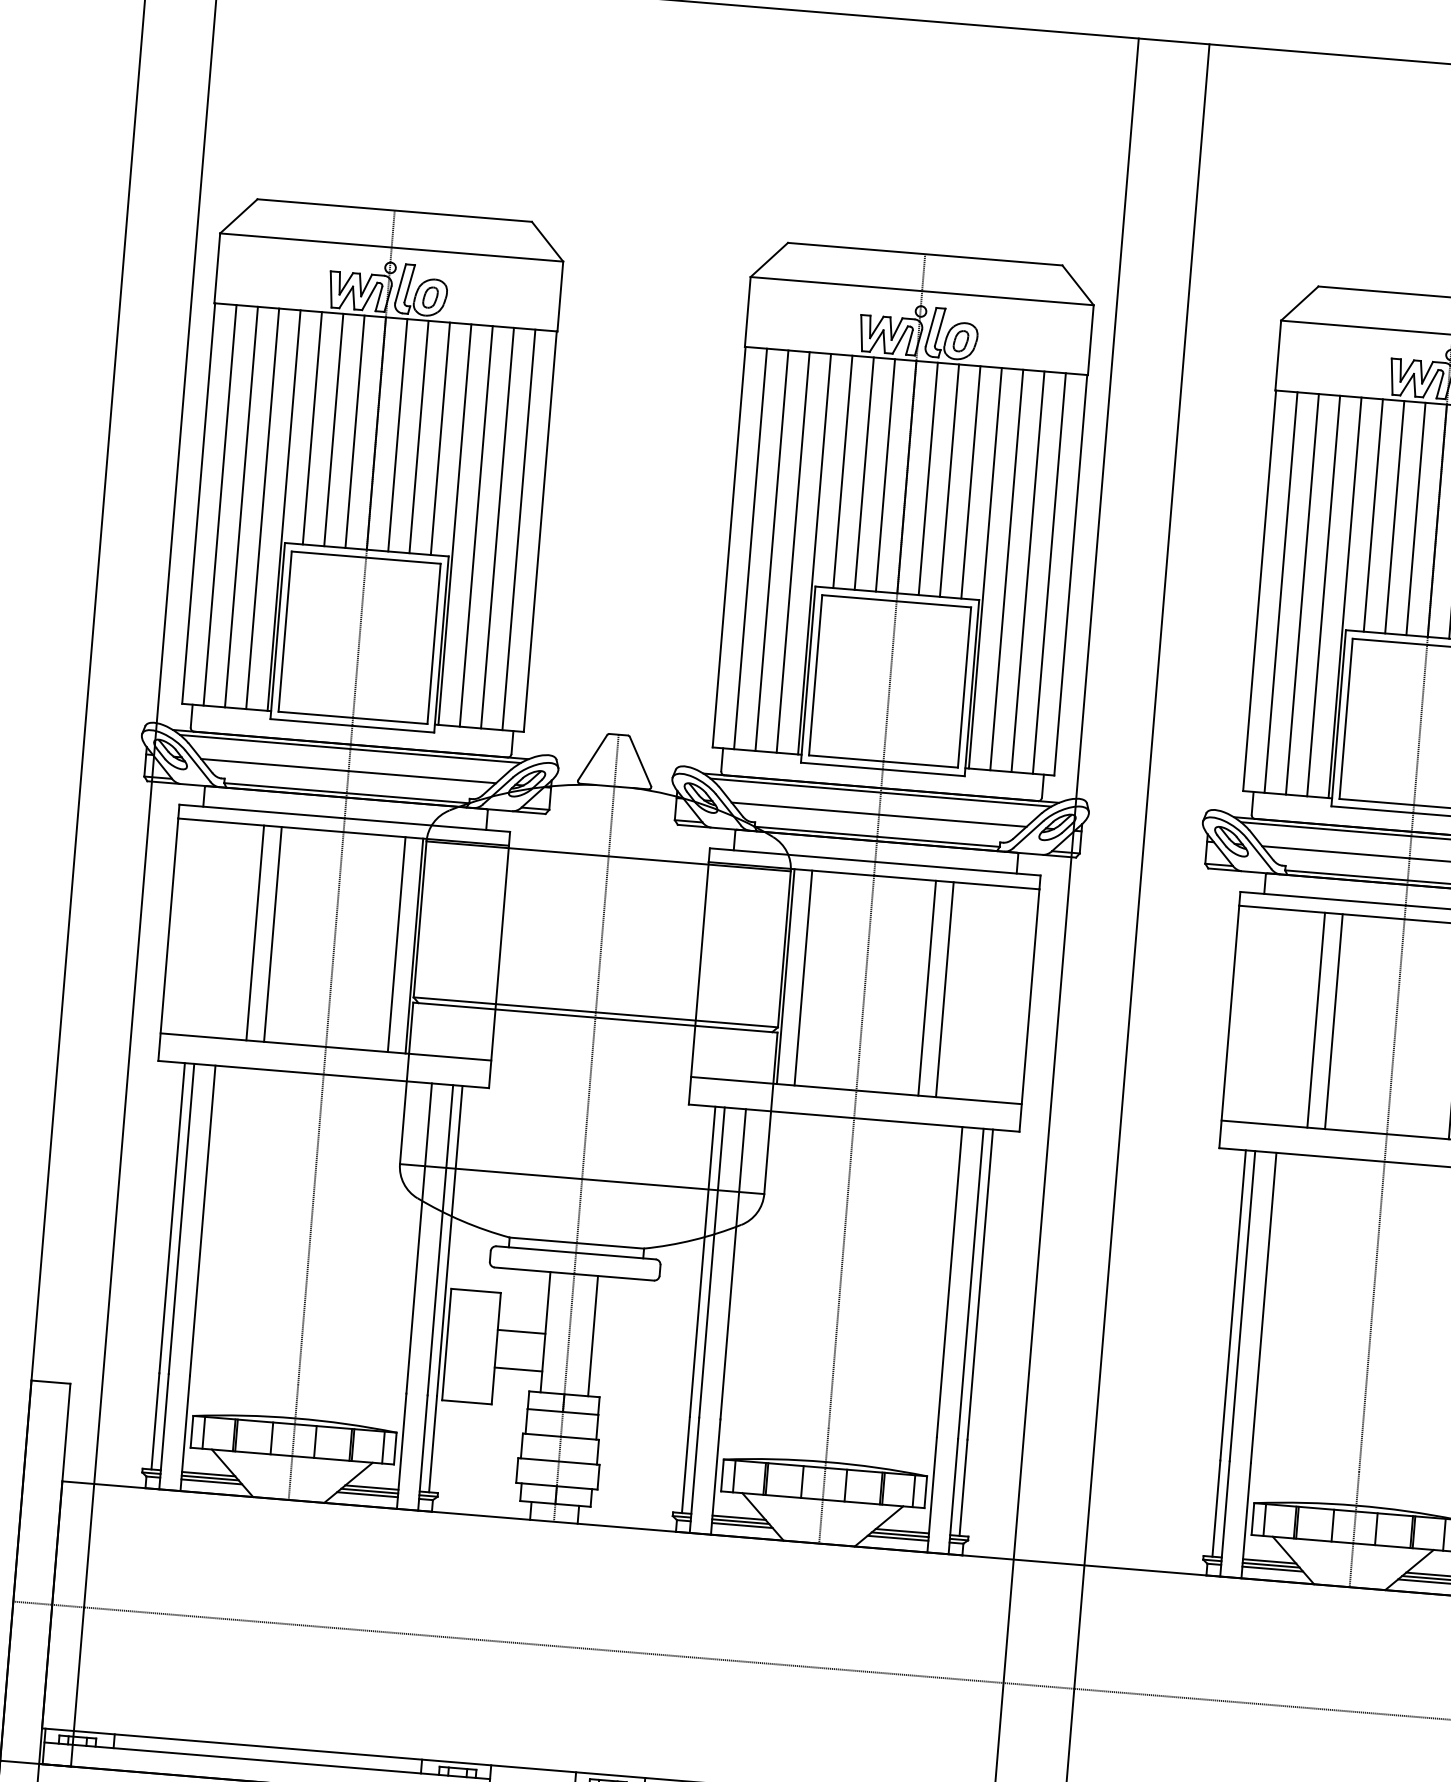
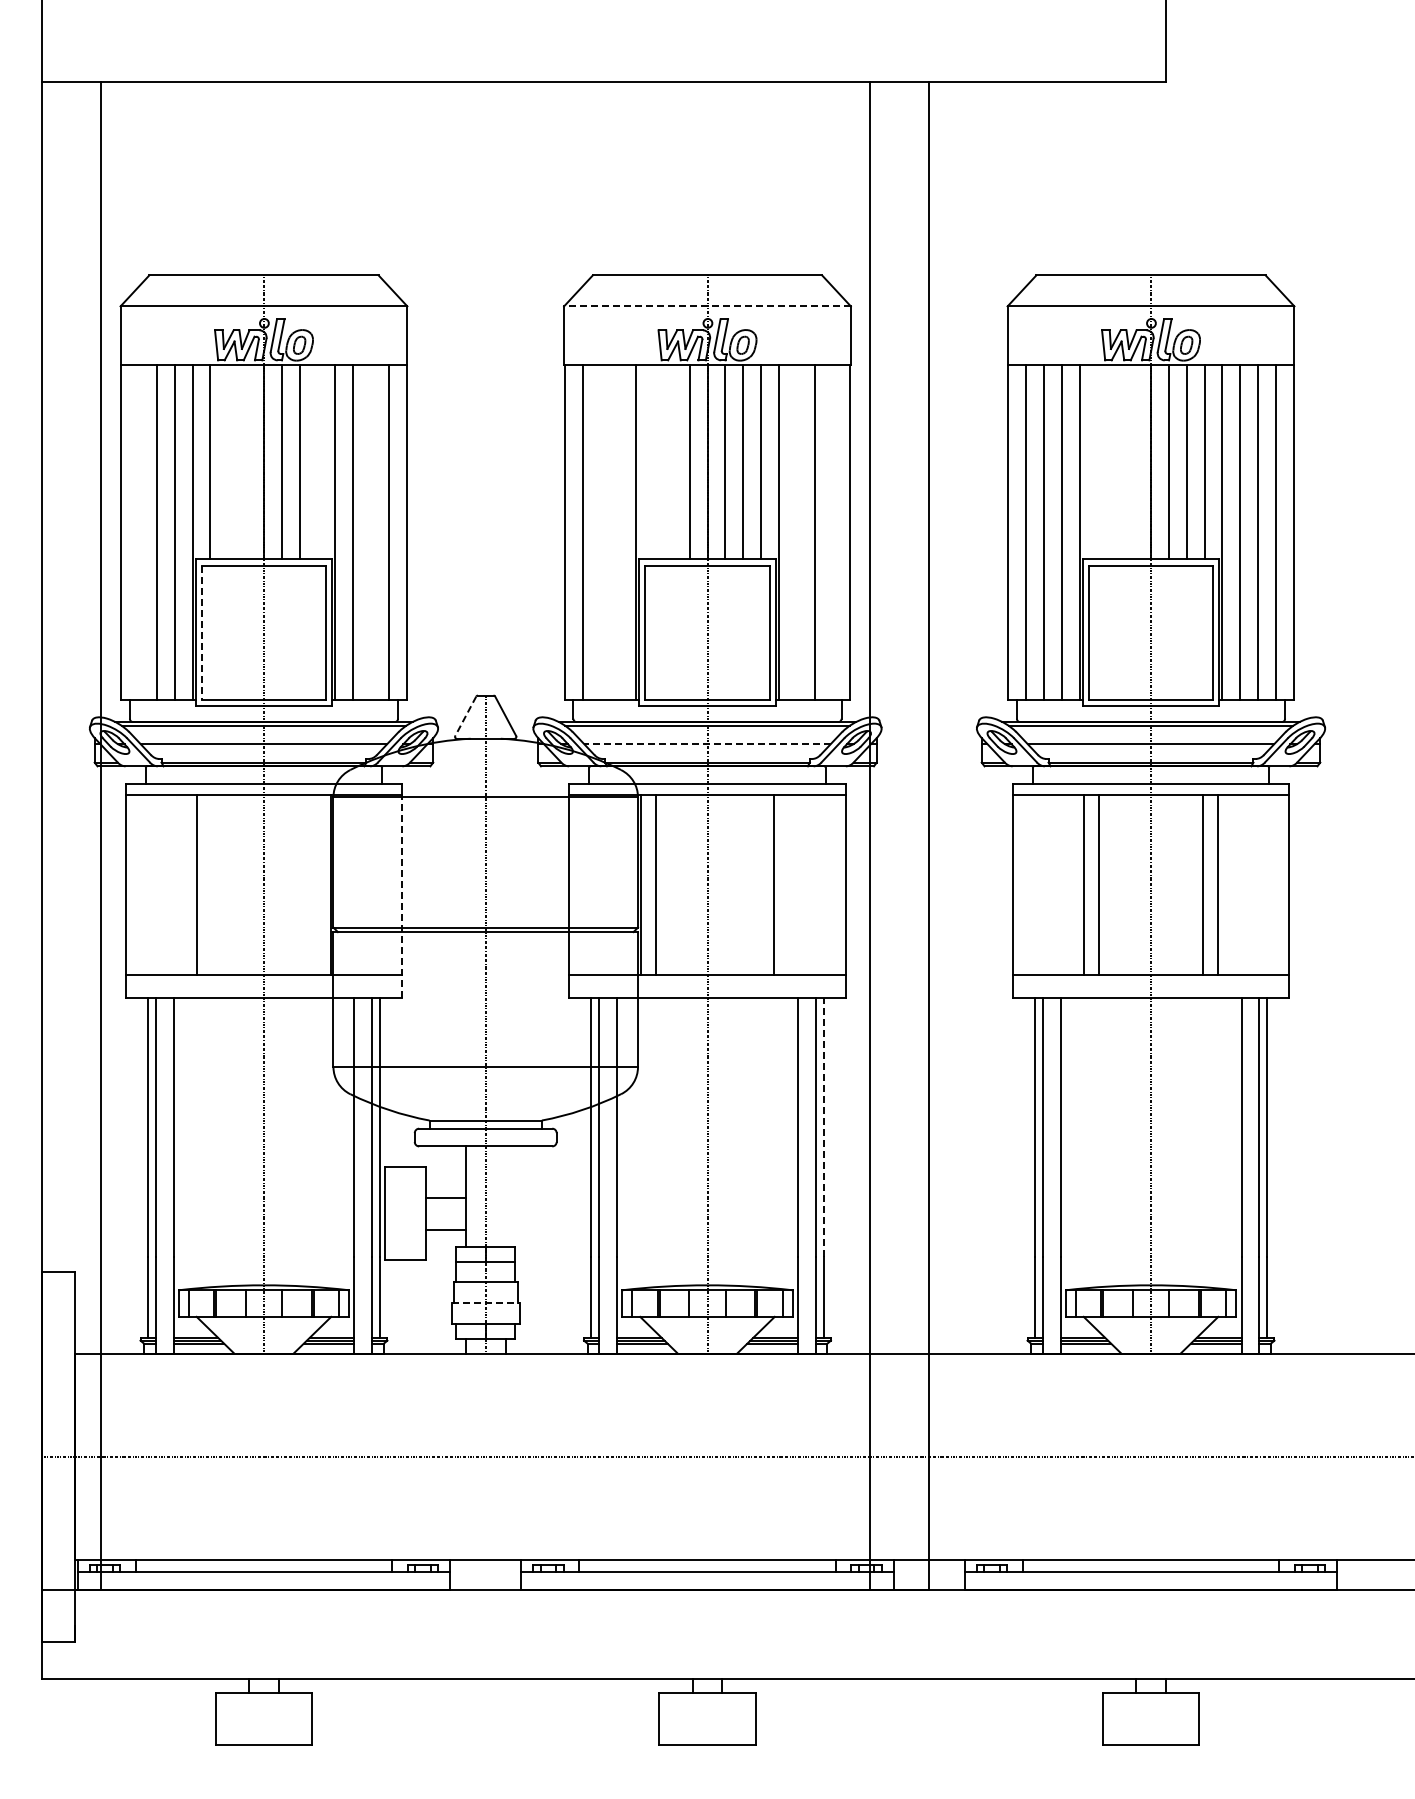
line: (922, 291) -> (707, 306), solid -> dashed
line: (334, 429) -> (228, 461), removed
line: (355, 431) -> (246, 461), removed
line: (440, 438) -> (317, 461), removed
line: (842, 471) -> (653, 461), removed
line: (863, 473) -> (671, 461), removed
line: (220, 504) -> (139, 531), removed
line: (1373, 514) -> (1097, 461), removed
line: (1394, 516) -> (1115, 461), removed
line: (1416, 518) -> (1133, 461), removed
line: (498, 527) -> (371, 531), removed
line: (772, 549) -> (600, 531), removed
line: (793, 551) -> (618, 531), removed
line: (1006, 569) -> (796, 531), removed
line: (1049, 572) -> (832, 531), removed
line: (284, 631) -> (201, 632), solid -> dashed
line: (592, 757) -> (465, 716), solid -> dashed
line: (879, 815) -> (707, 744), solid -> dashed
line: (273, 933) -> (212, 884), removed
line: (396, 944) -> (315, 884), removed
line: (499, 966) -> (402, 896), solid -> dashed
line: (927, 987) -> (759, 884), removed
line: (980, 1284) -> (823, 1127), solid -> dashed
line: (593, 1335) -> (505, 1196), removed
line: (559, 1462) -> (486, 1303), solid -> dashed

